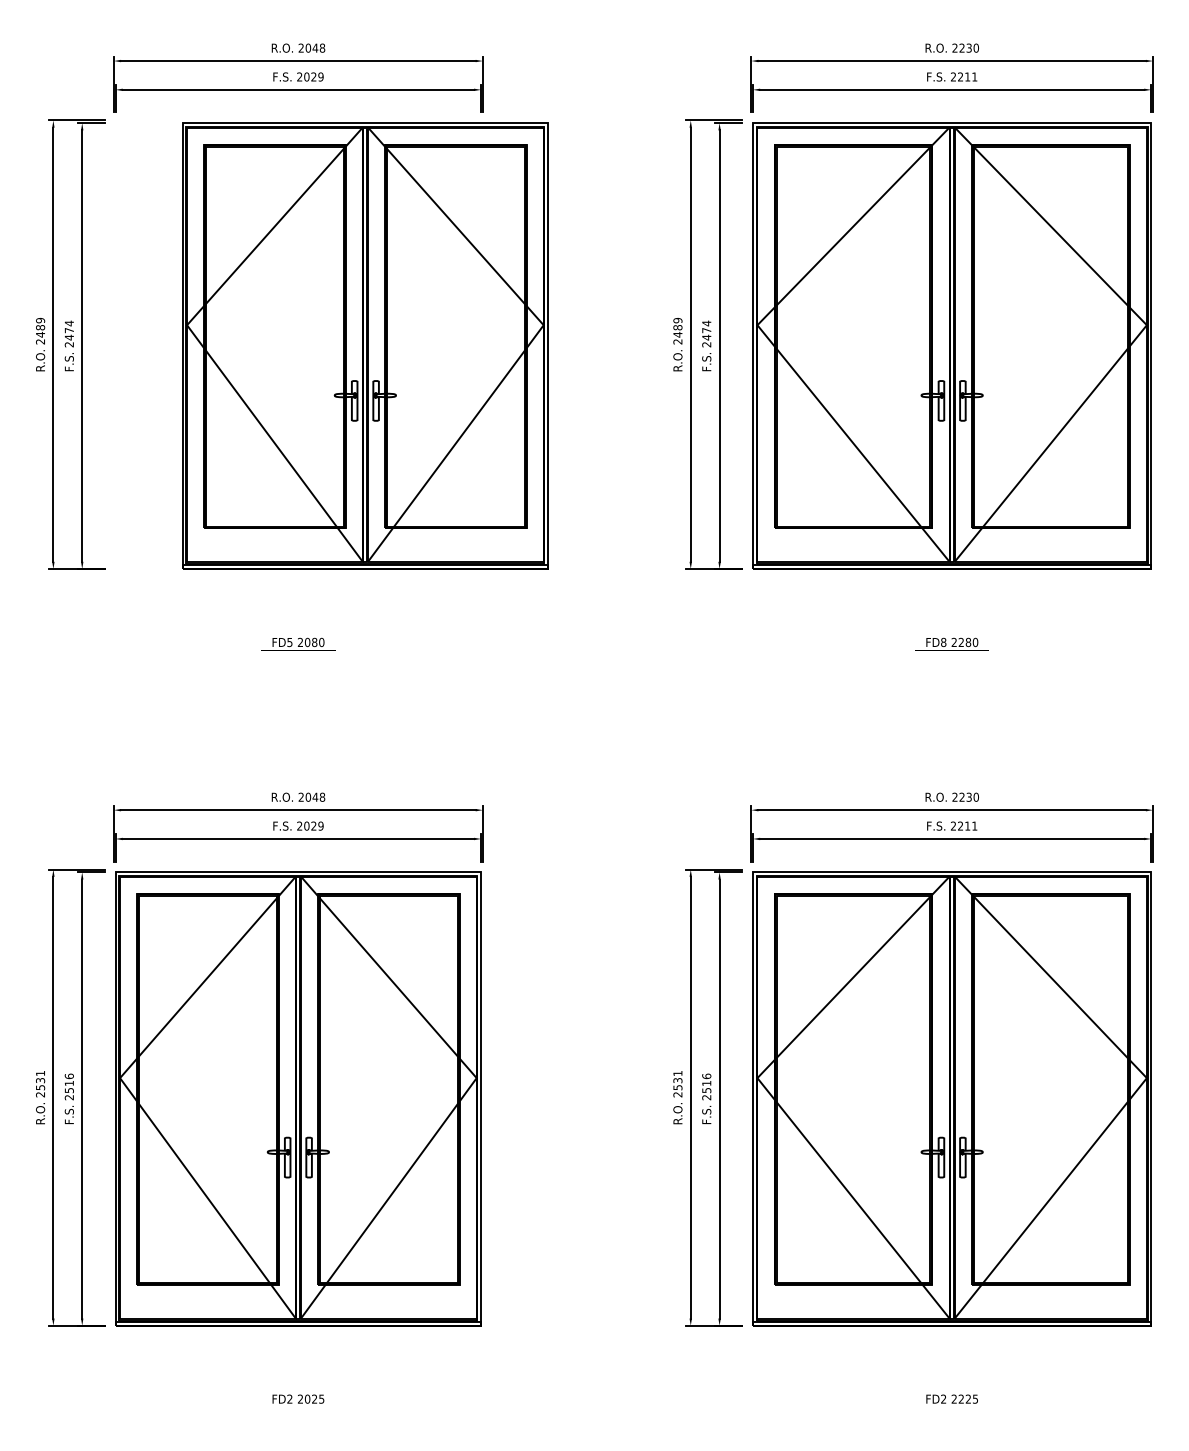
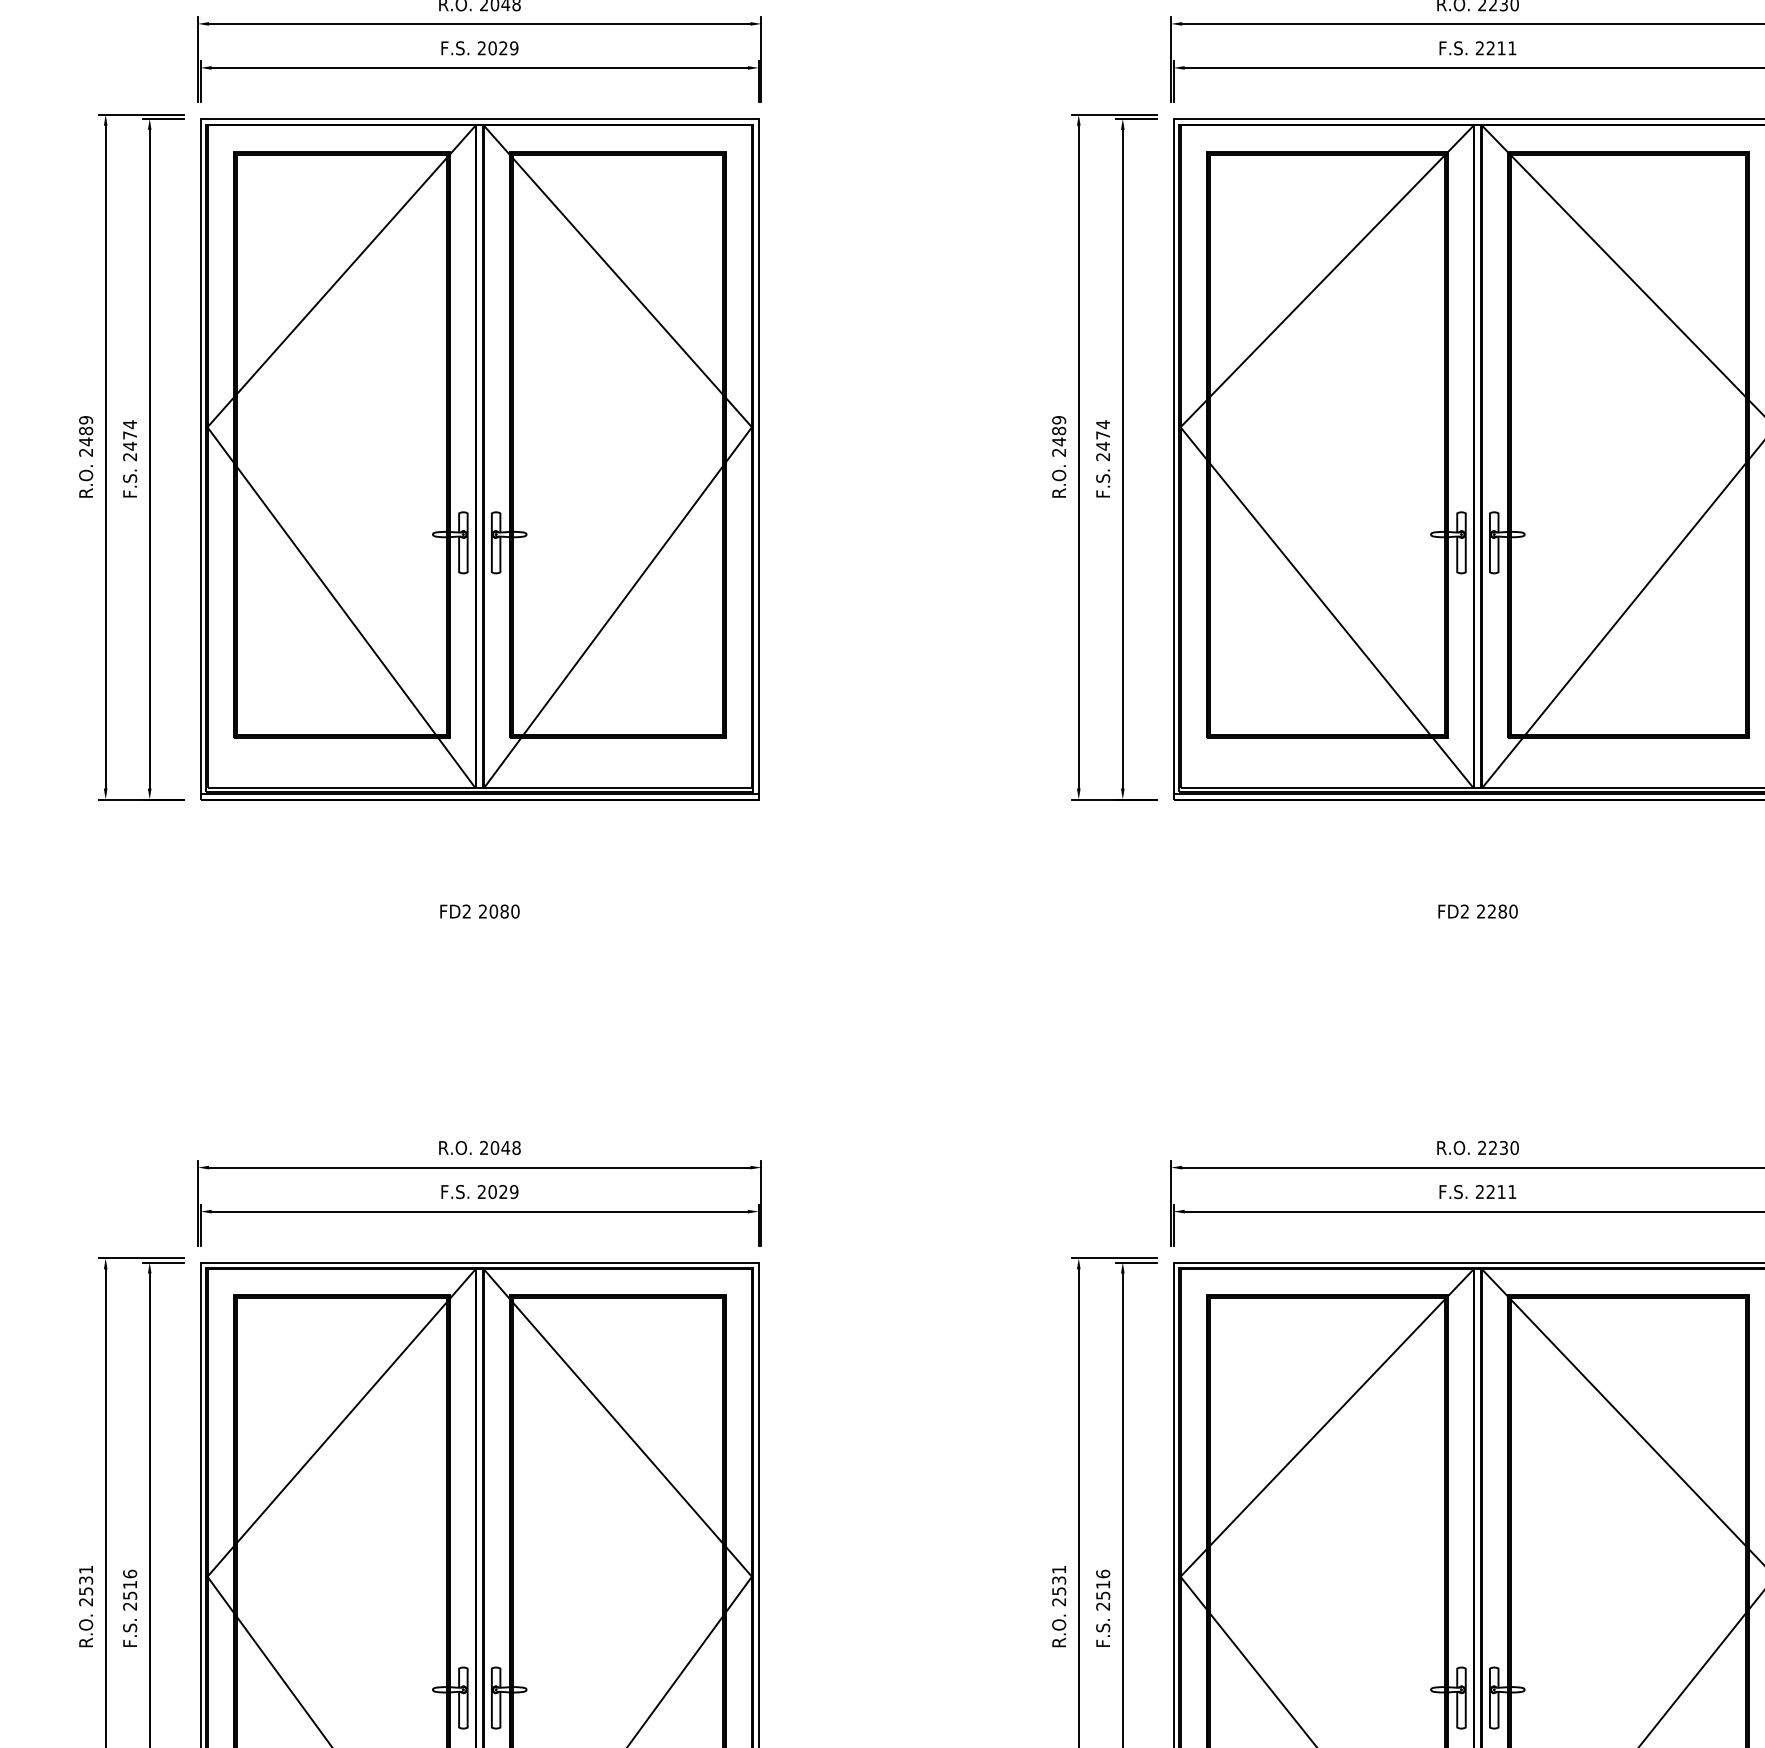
part: (365, 345) -> (479, 458), moved
text: (289, 642) -> (466, 911), FD5 -> FD2
text: (943, 642) -> (1464, 911), FD8 -> FD2

